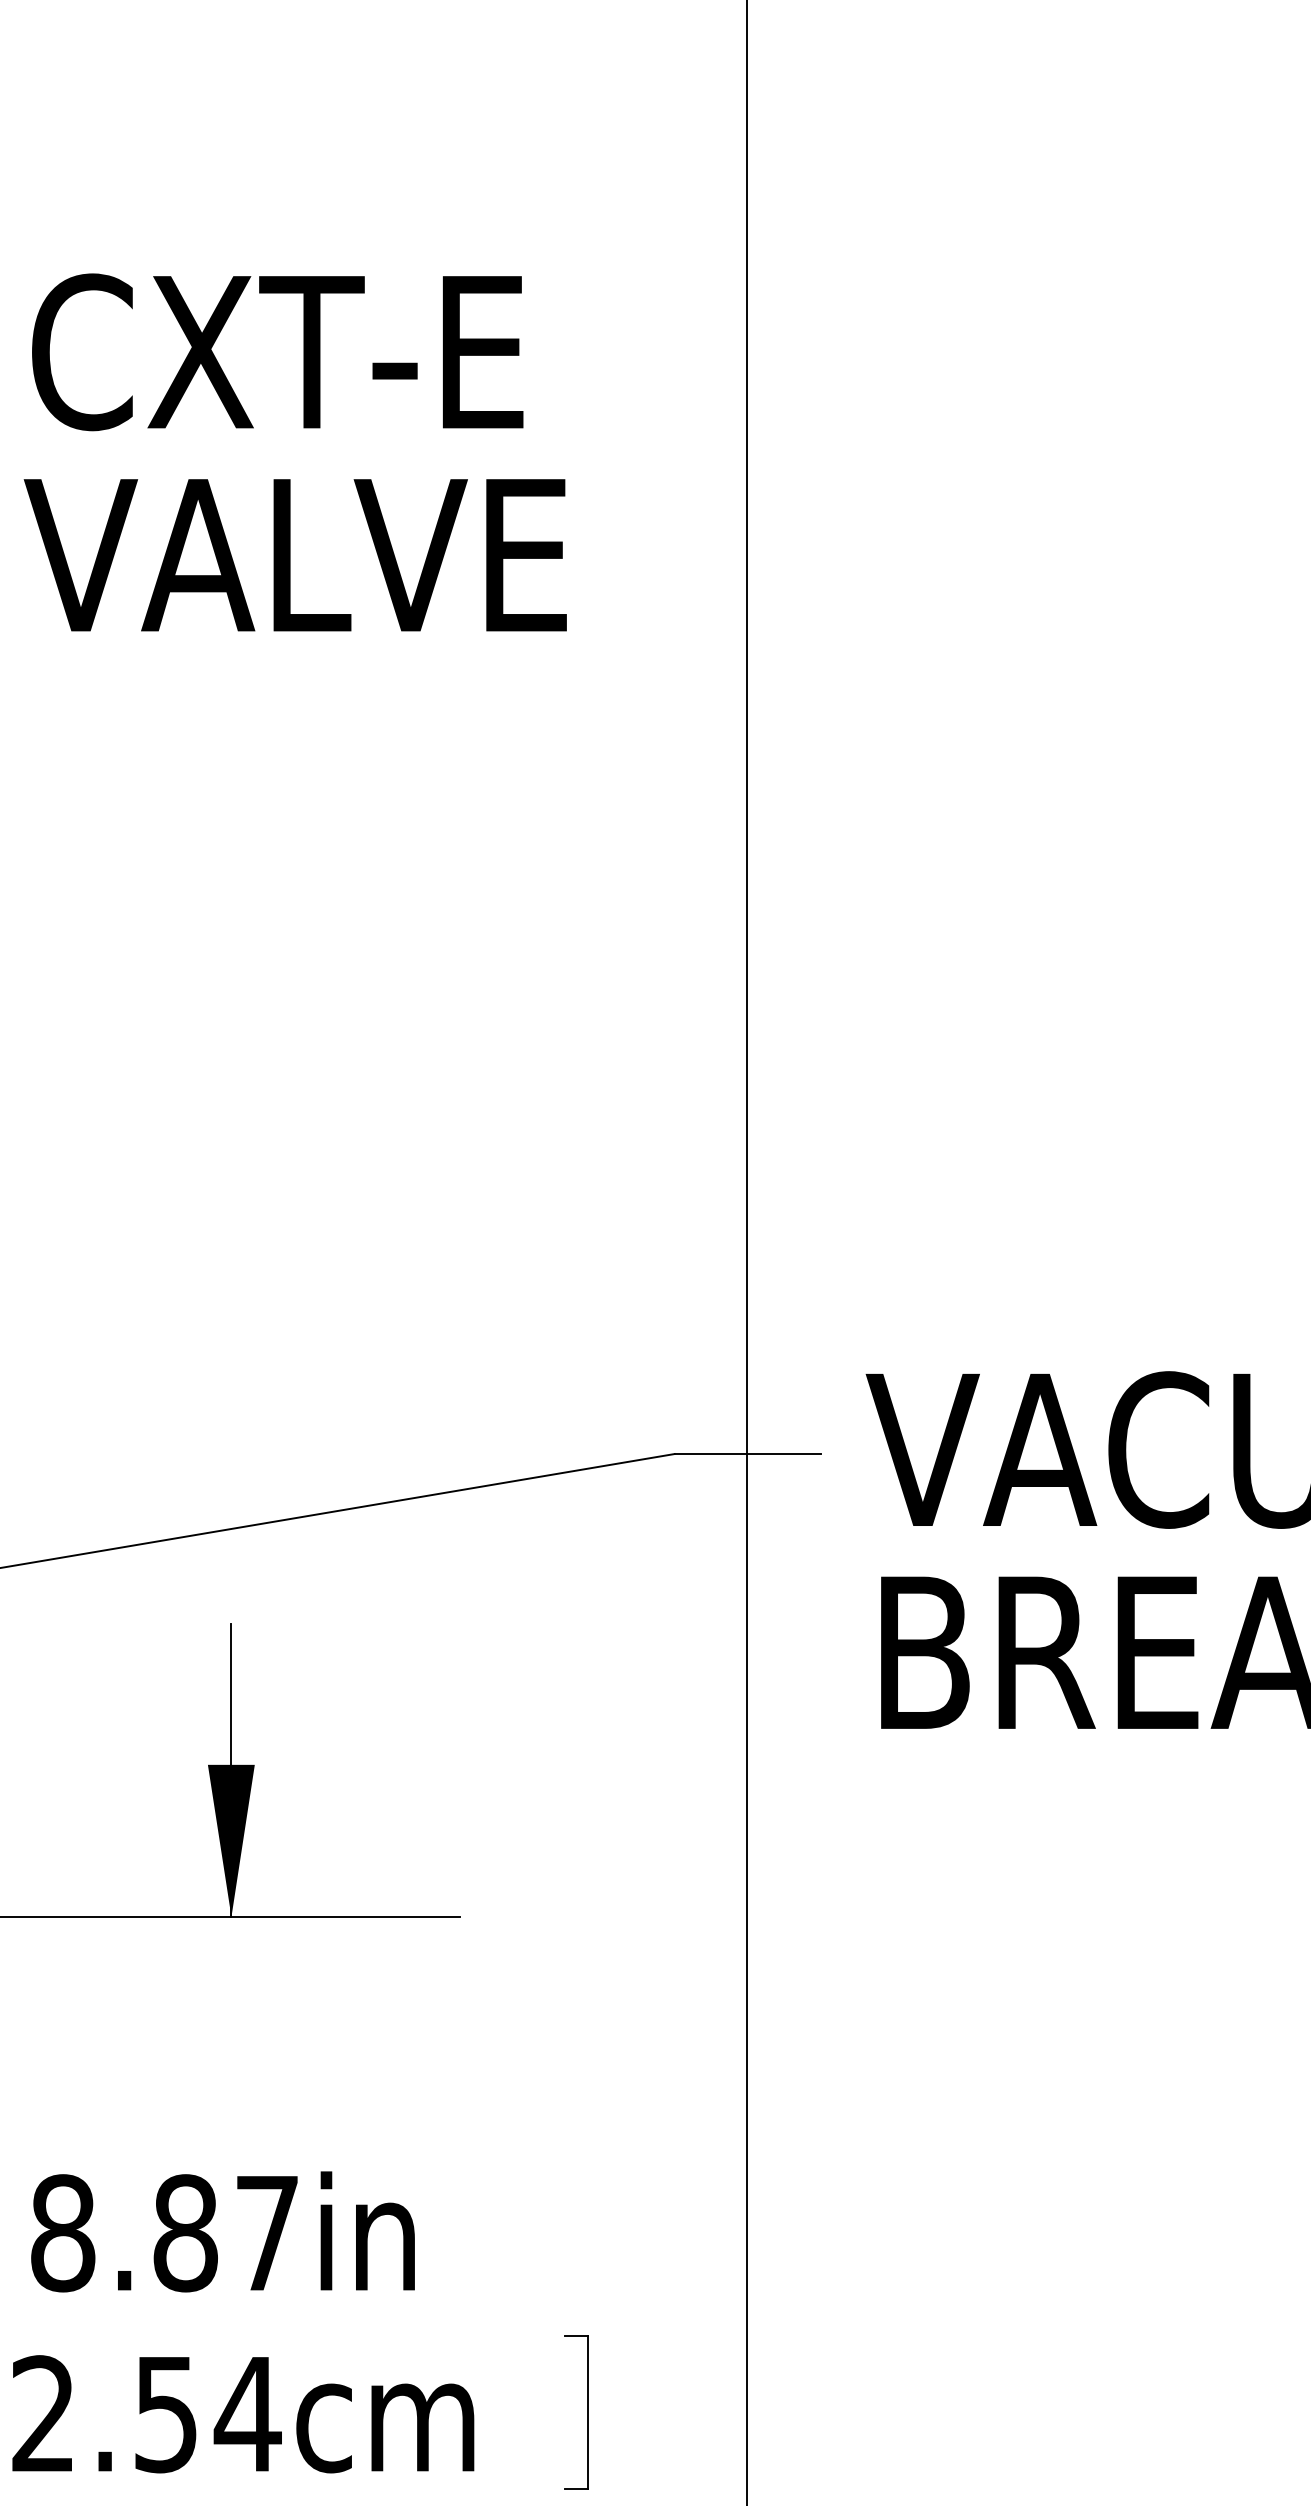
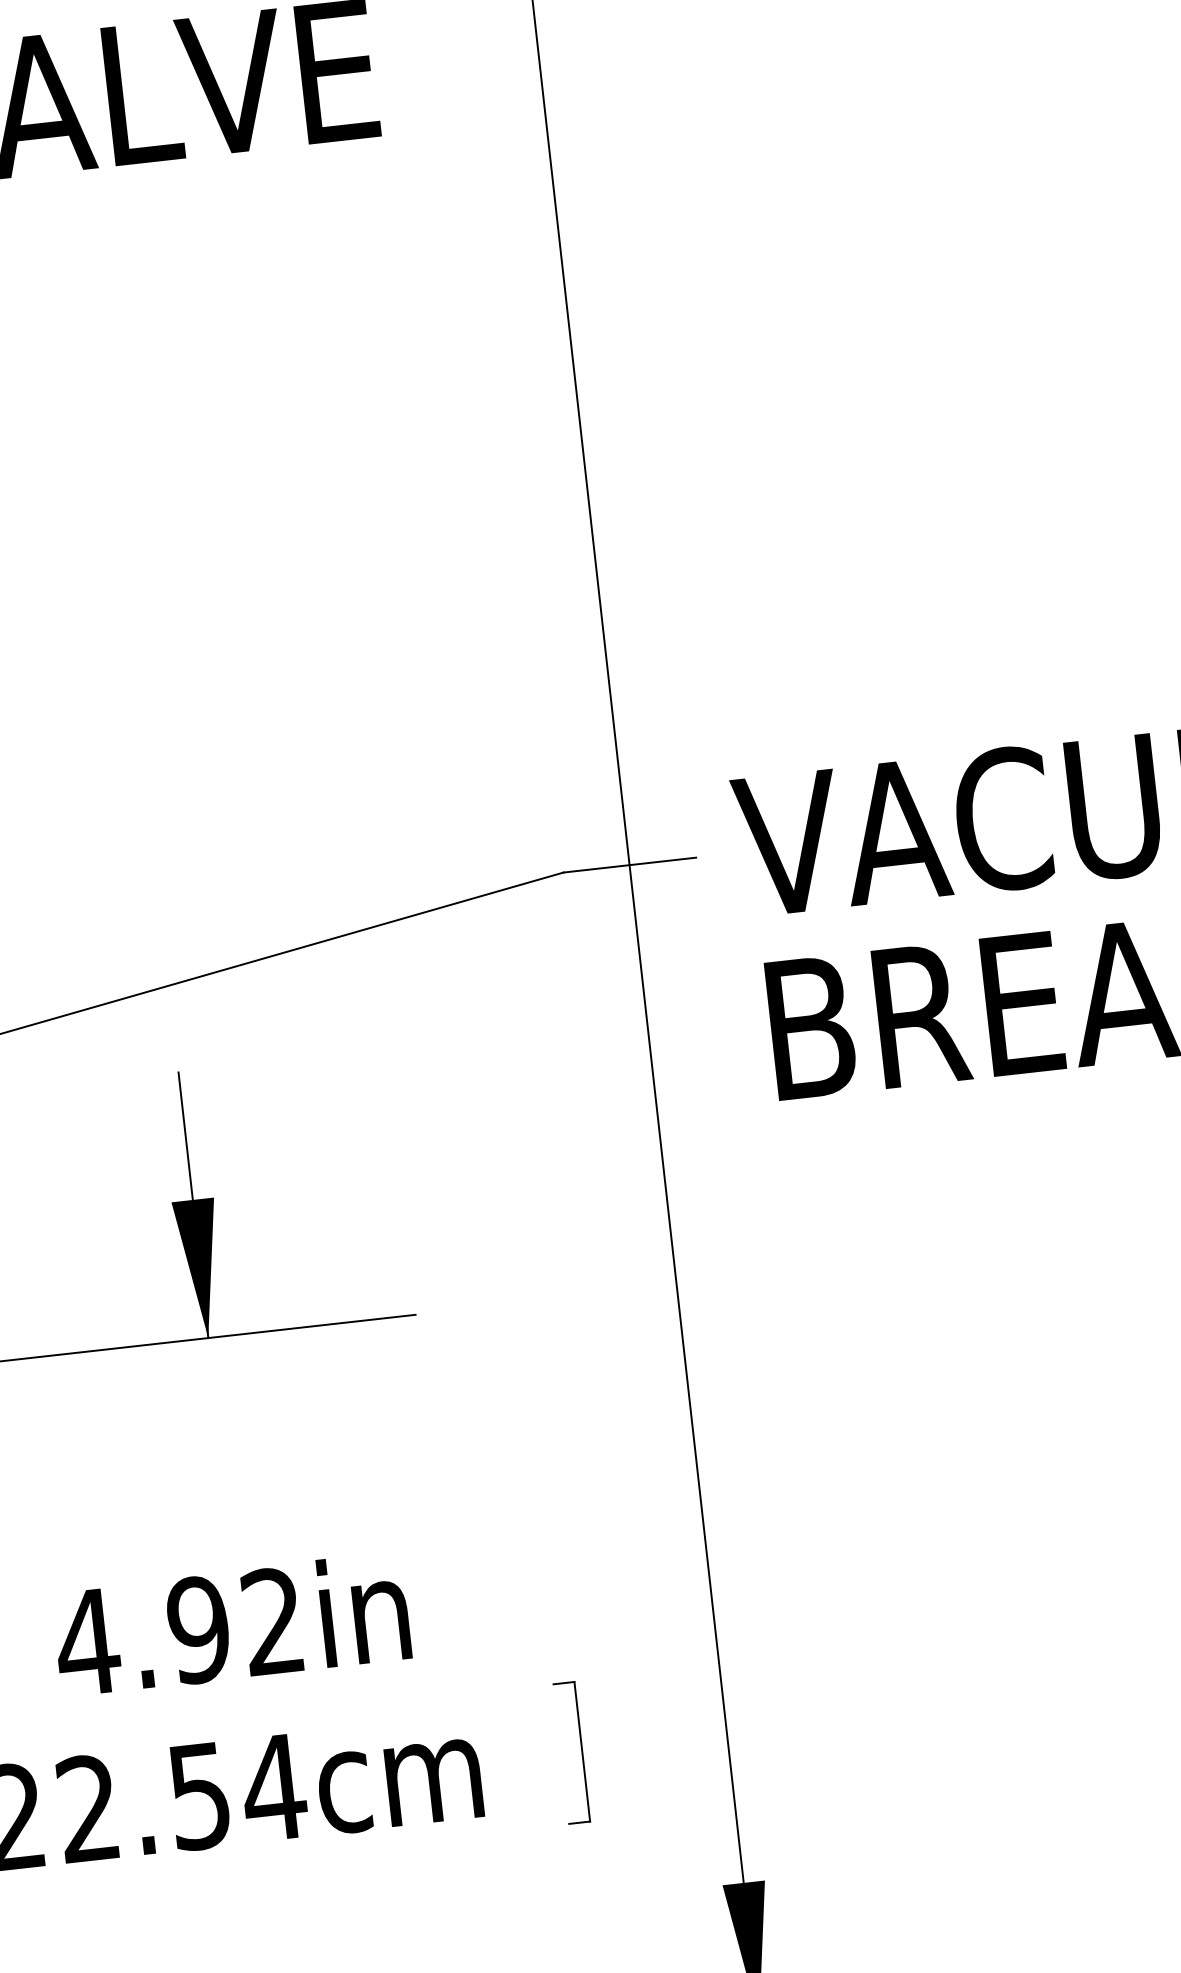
text: (162, 2233) -> (177, 1632), 8.87in -> 4.92in

